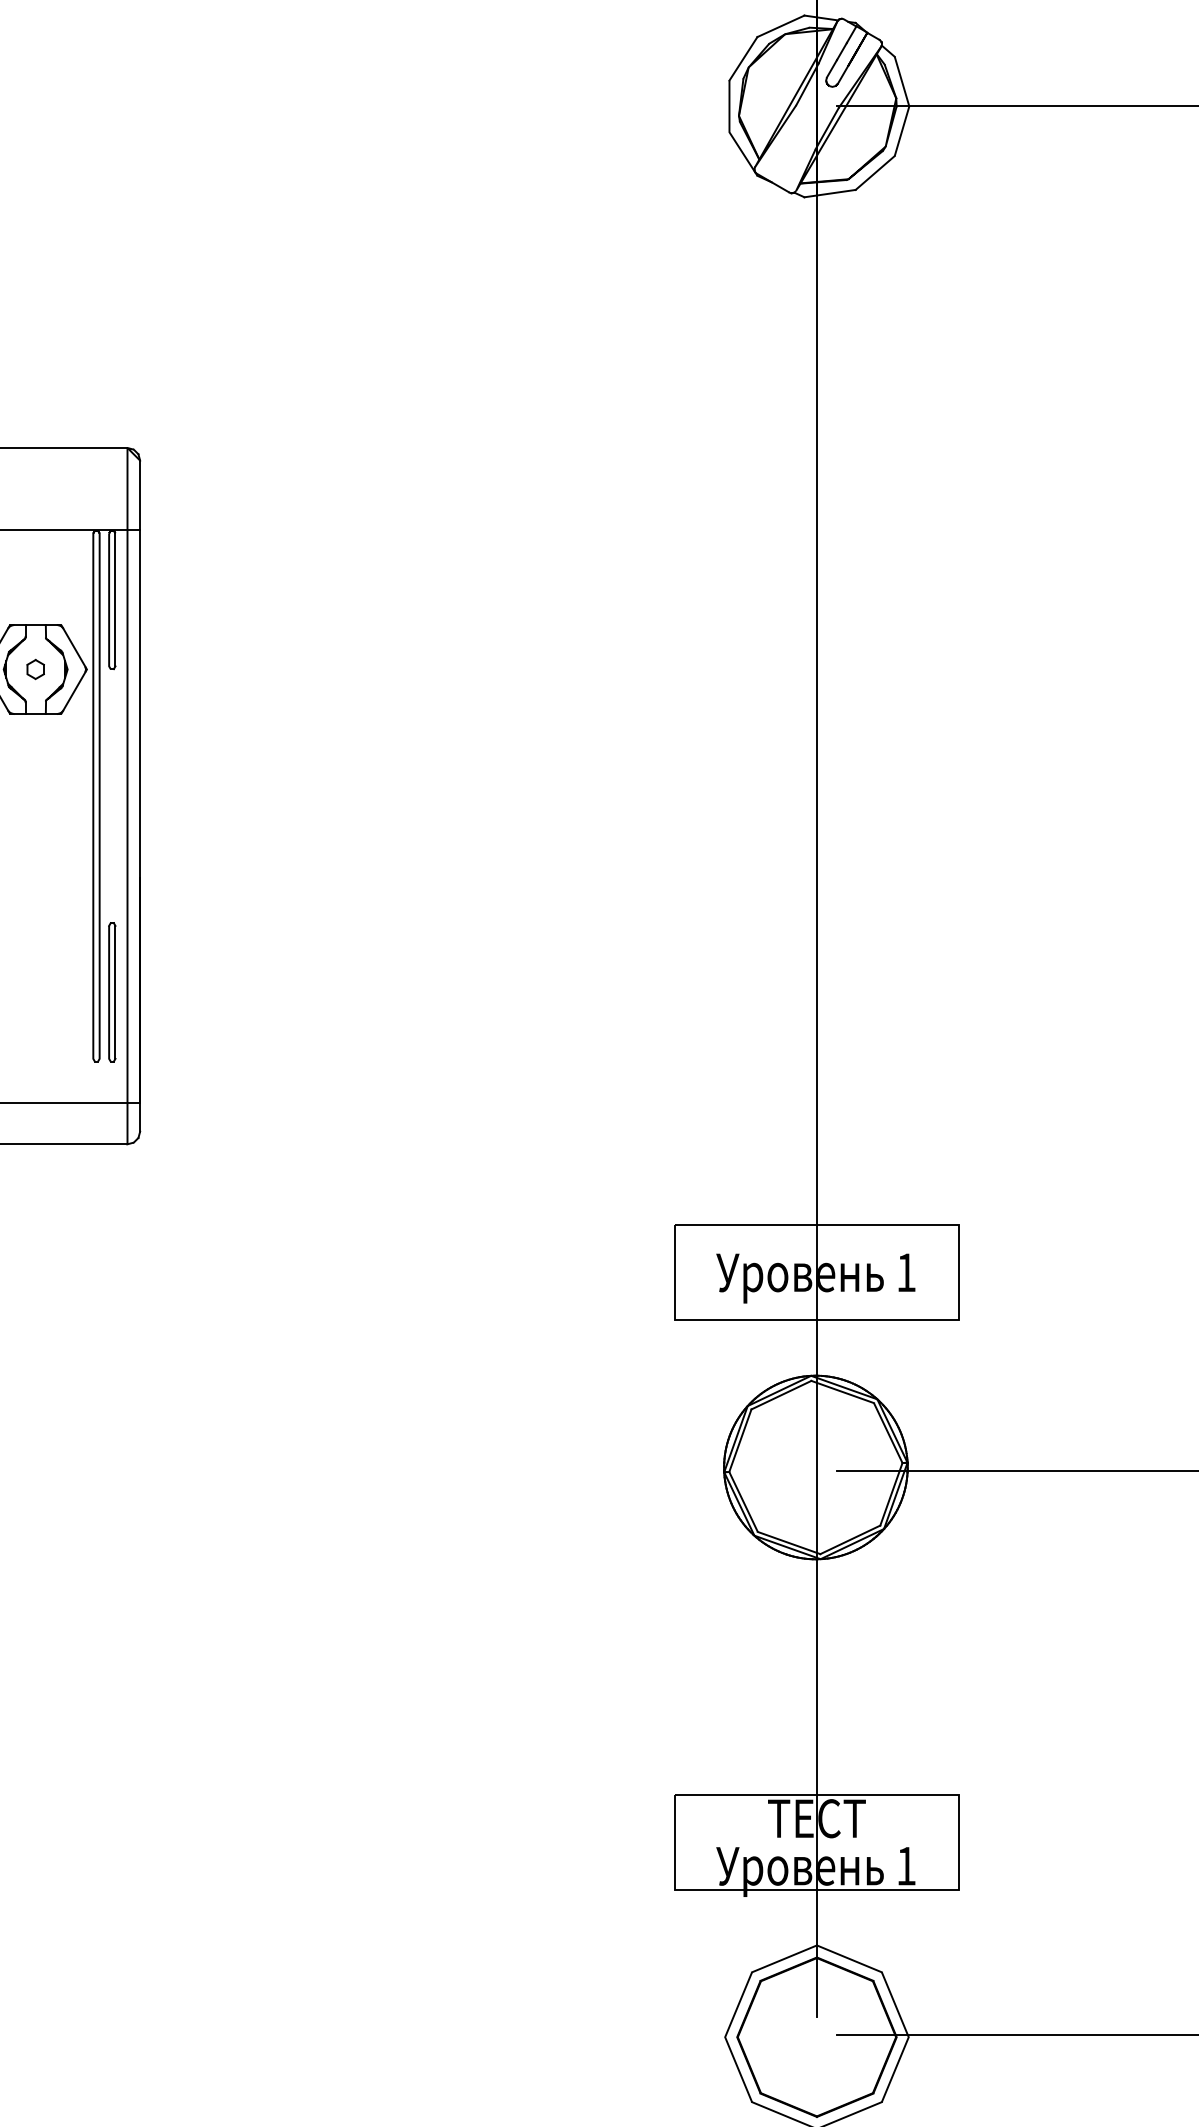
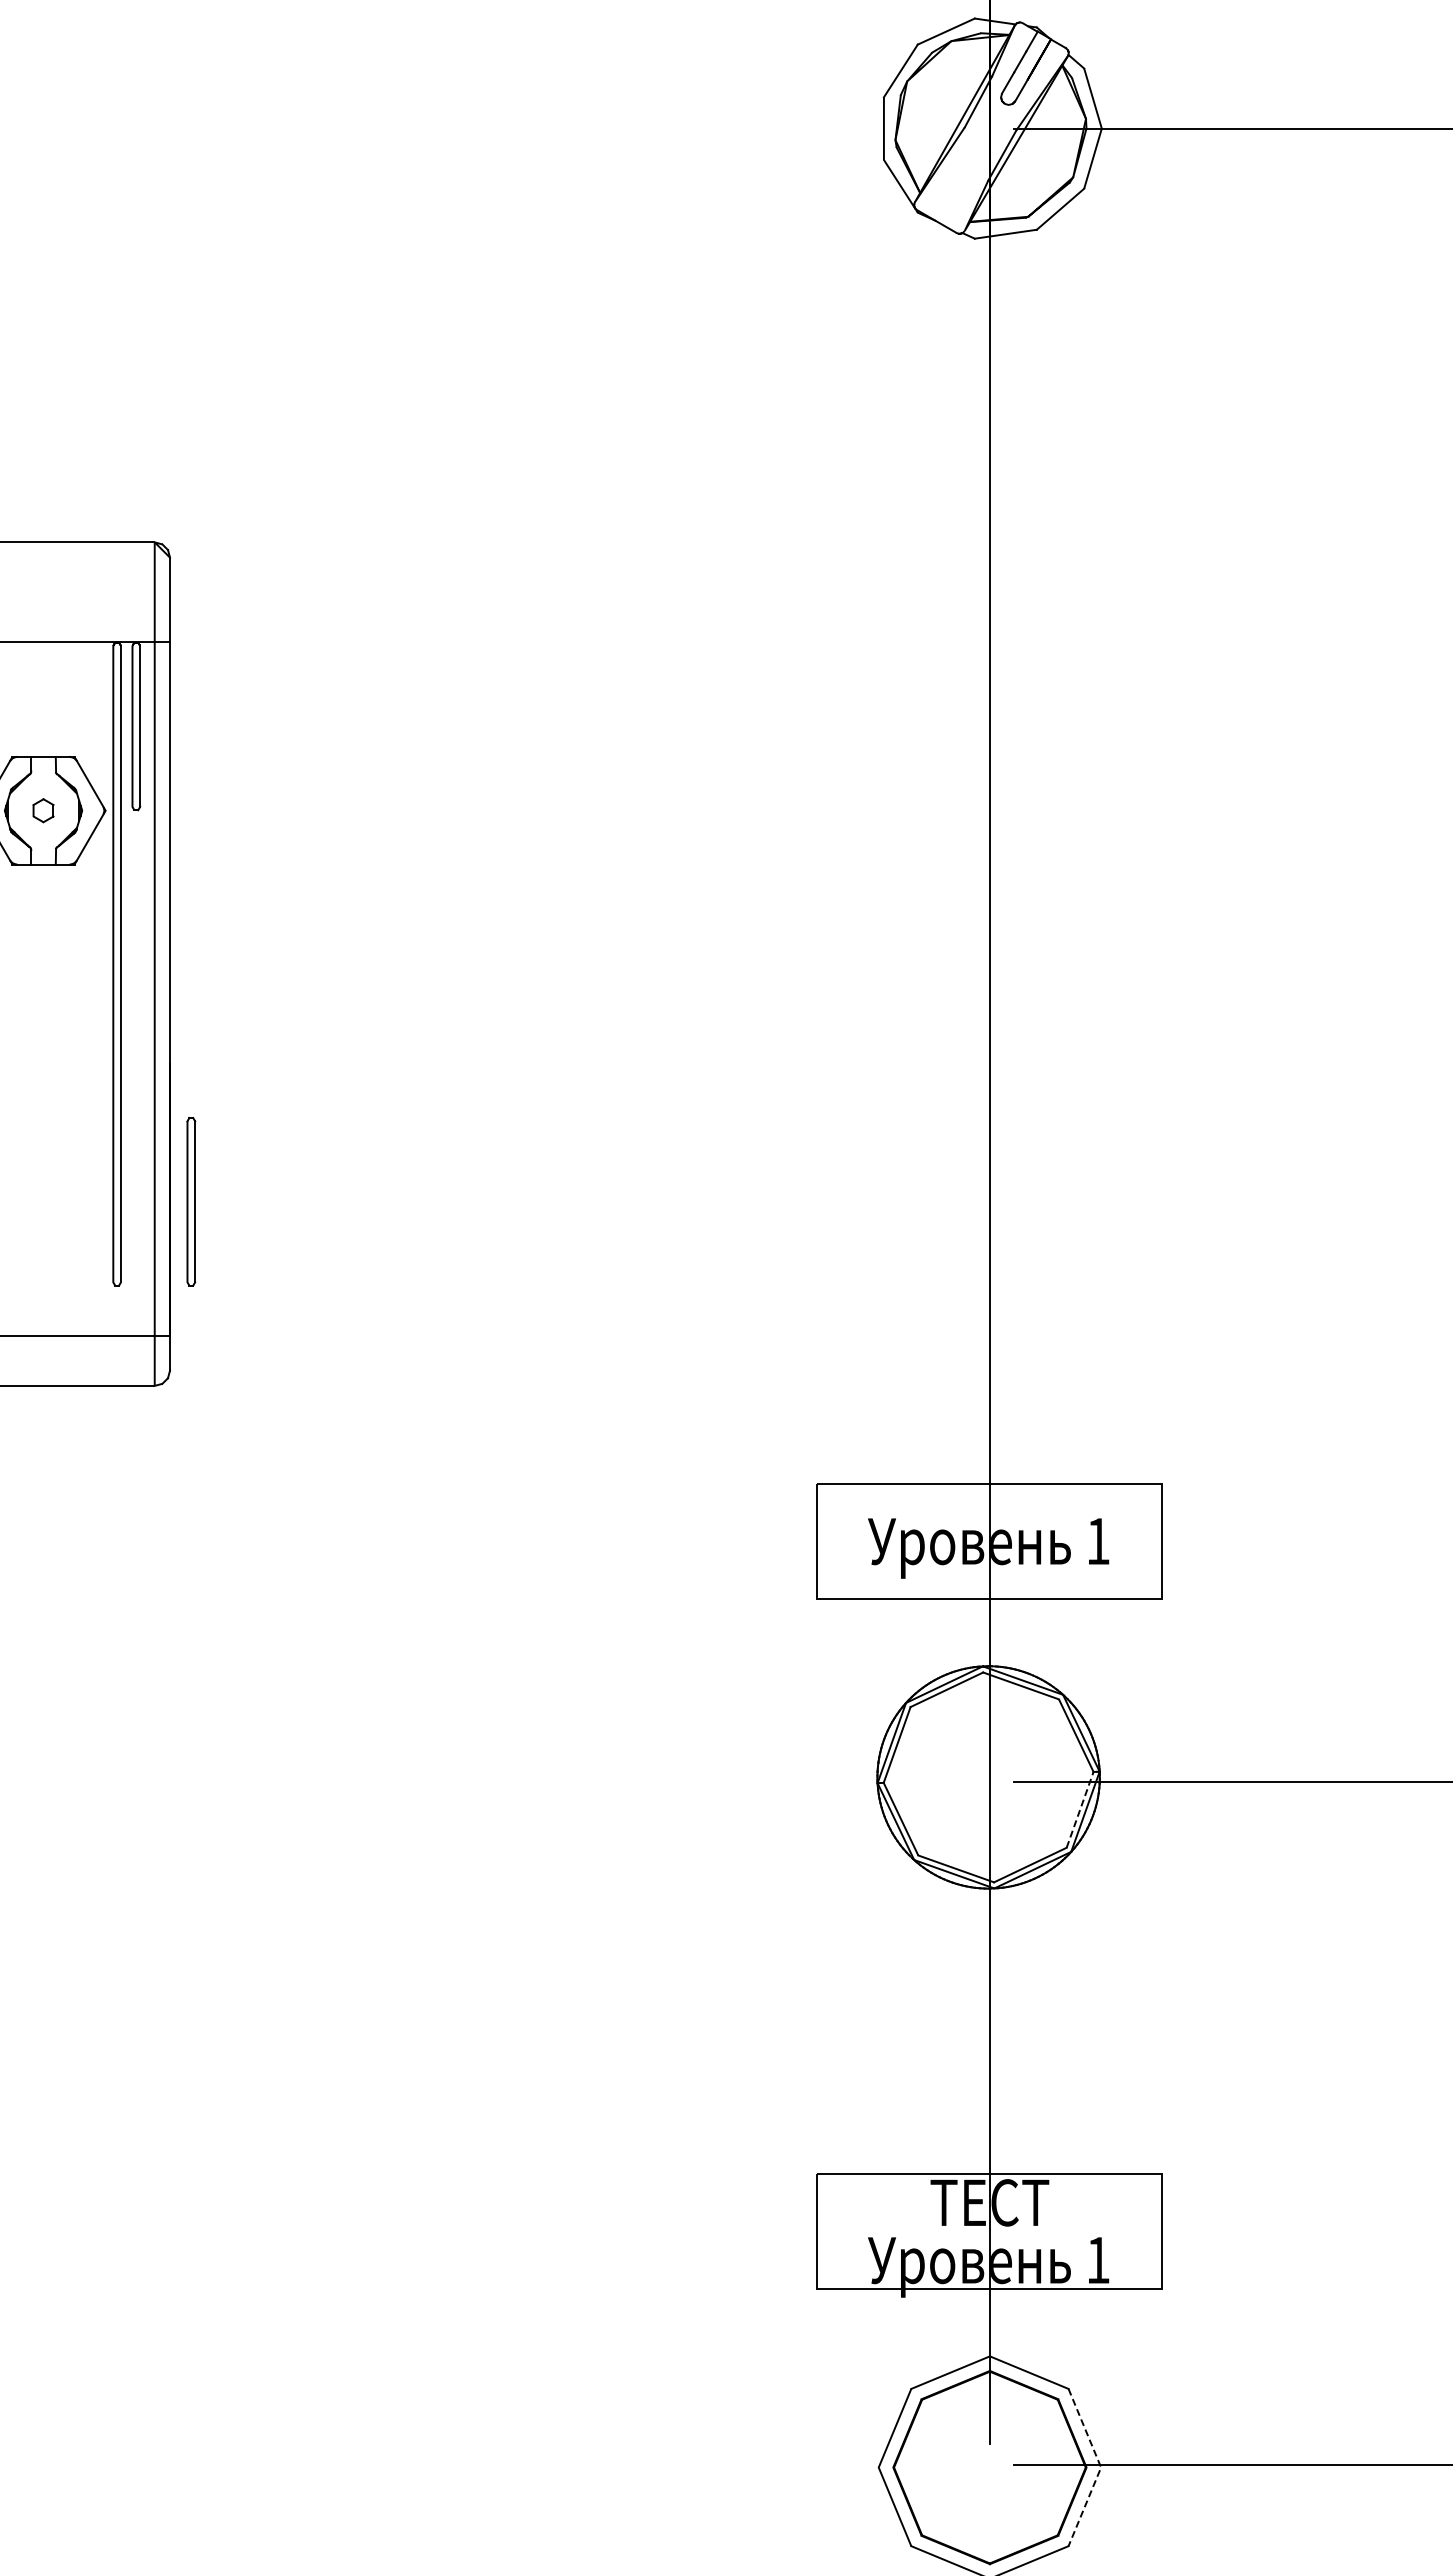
part: (112, 992) -> (191, 1201), moved
line: (891, 1493) -> (1080, 1809), solid -> dashed
line: (909, 2037) -> (1101, 2467), solid -> dashed

